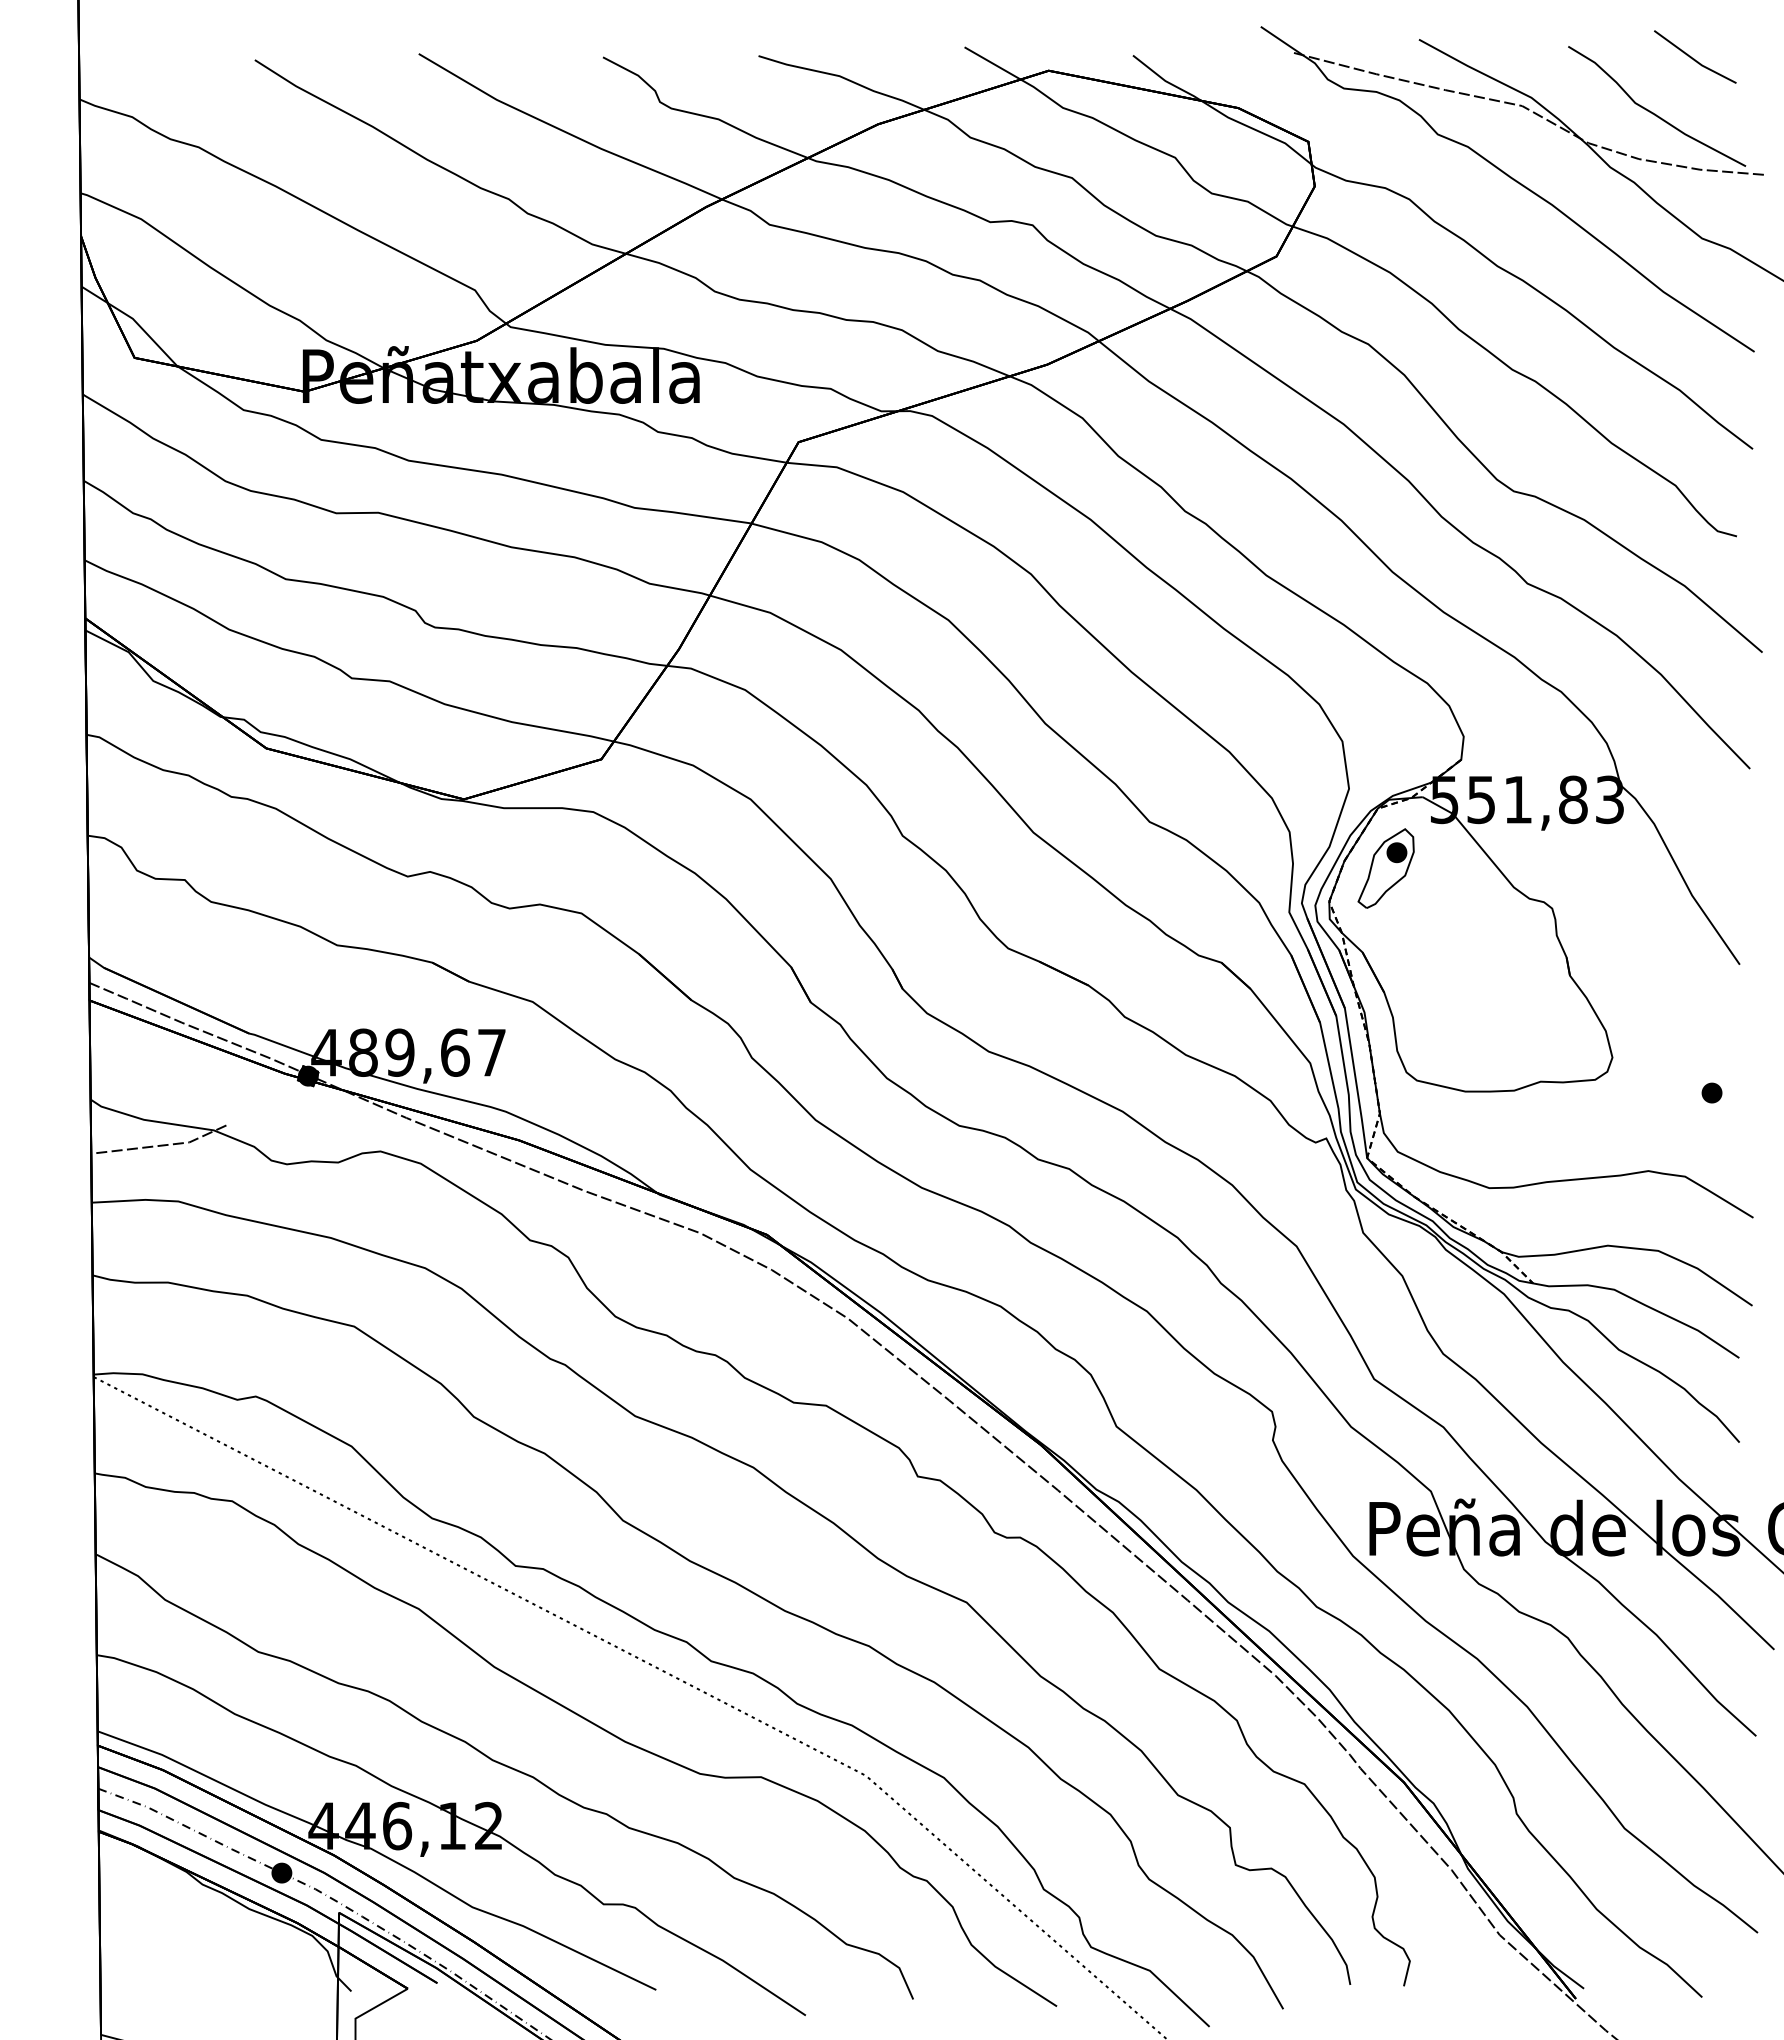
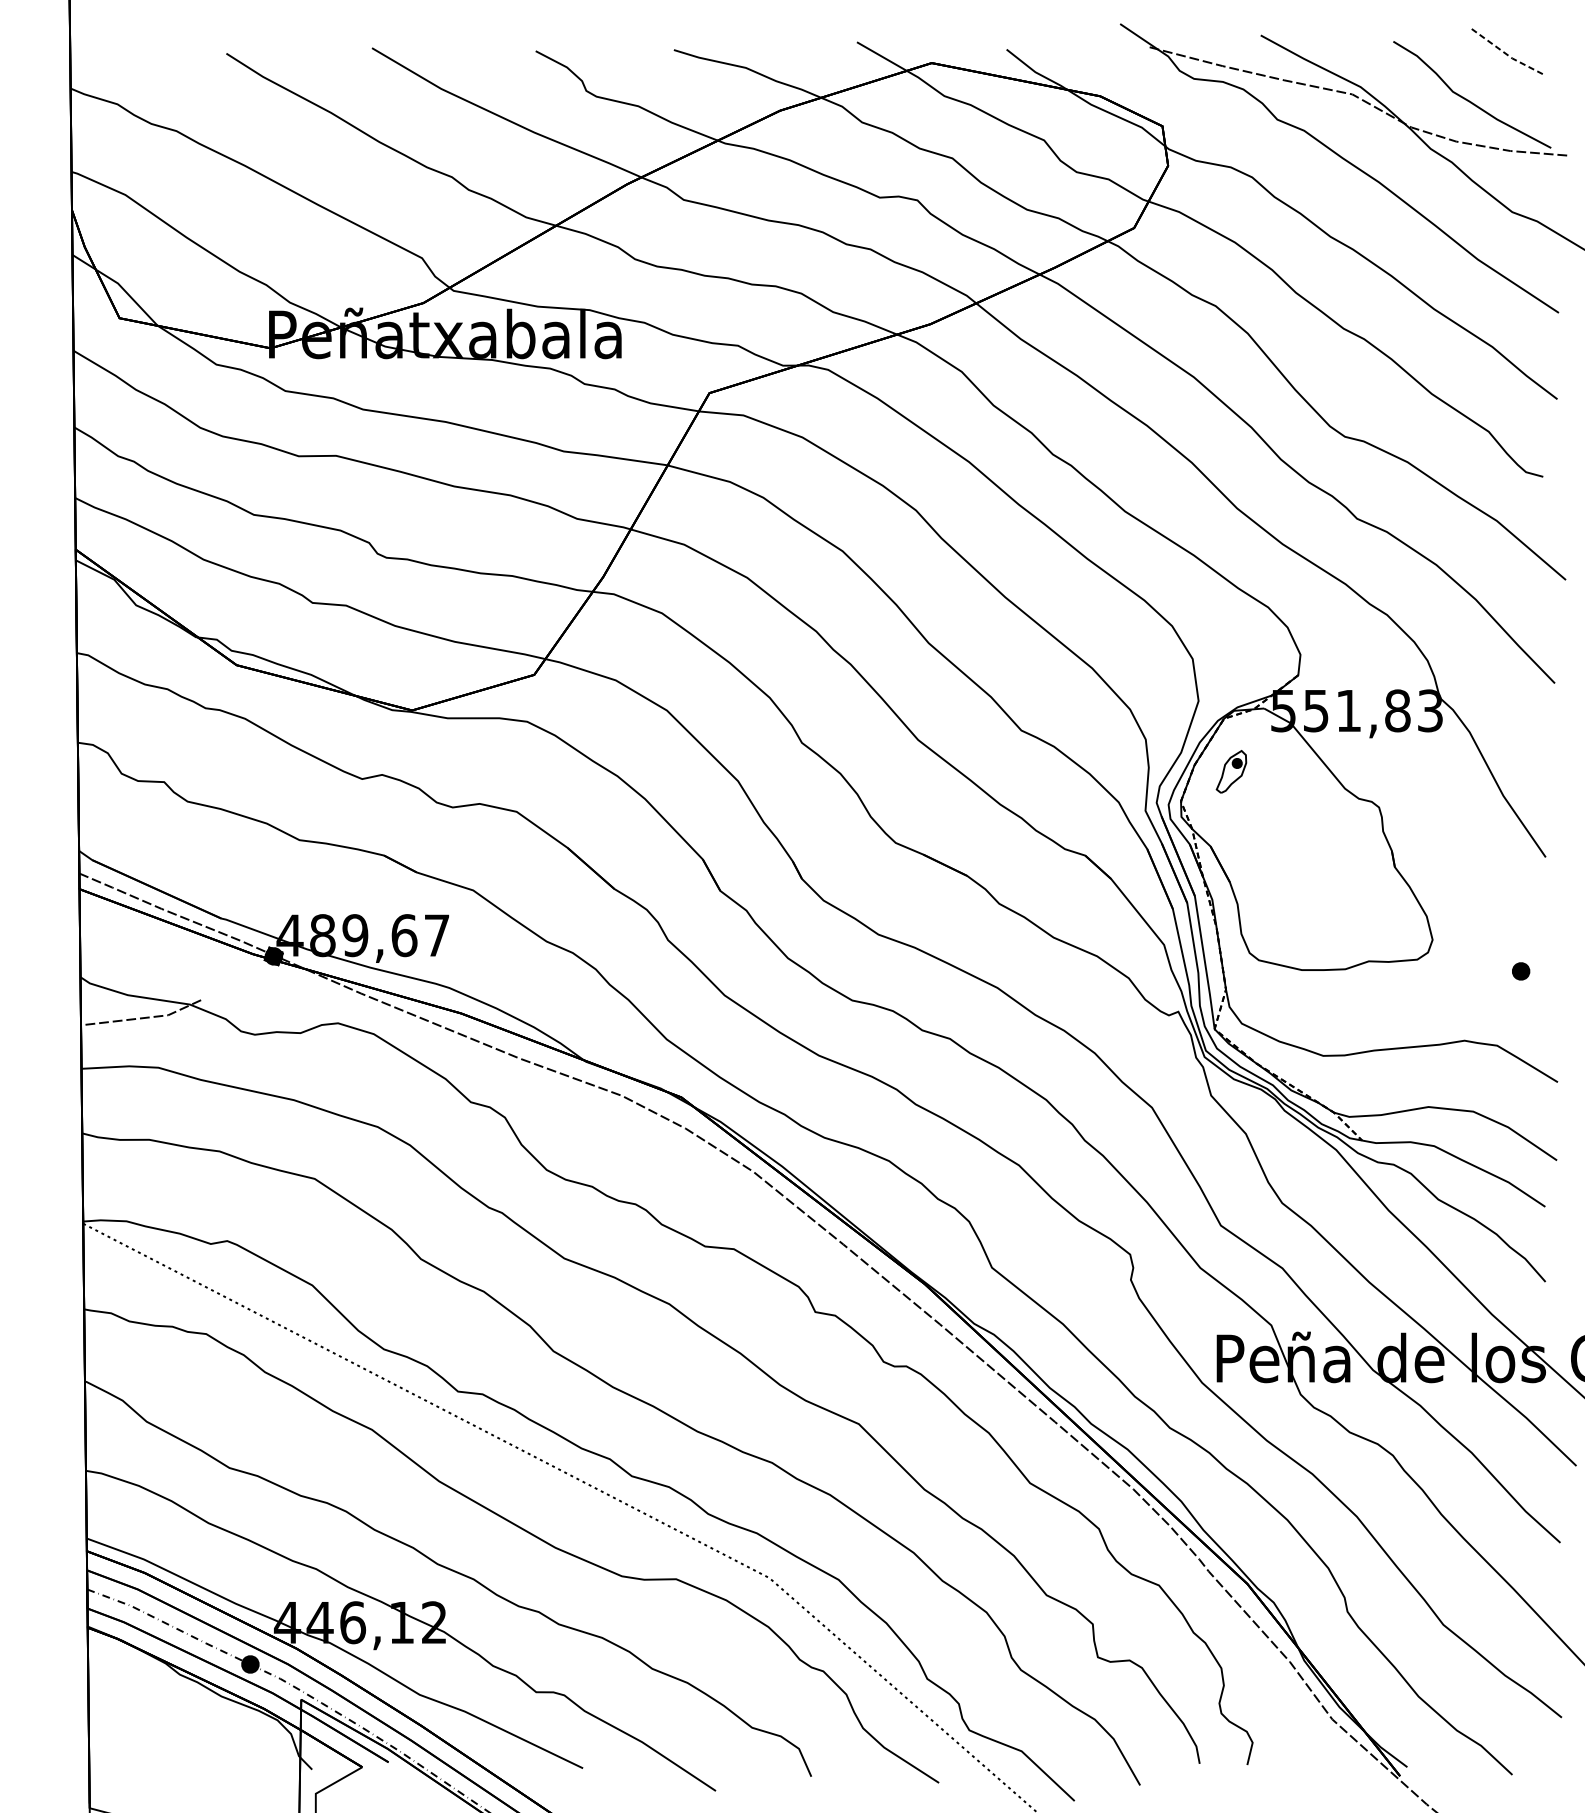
line: (1694, 59) -> (1505, 53), solid -> dashed
part: (1385, 868) -> (1230, 771), size x0.6

